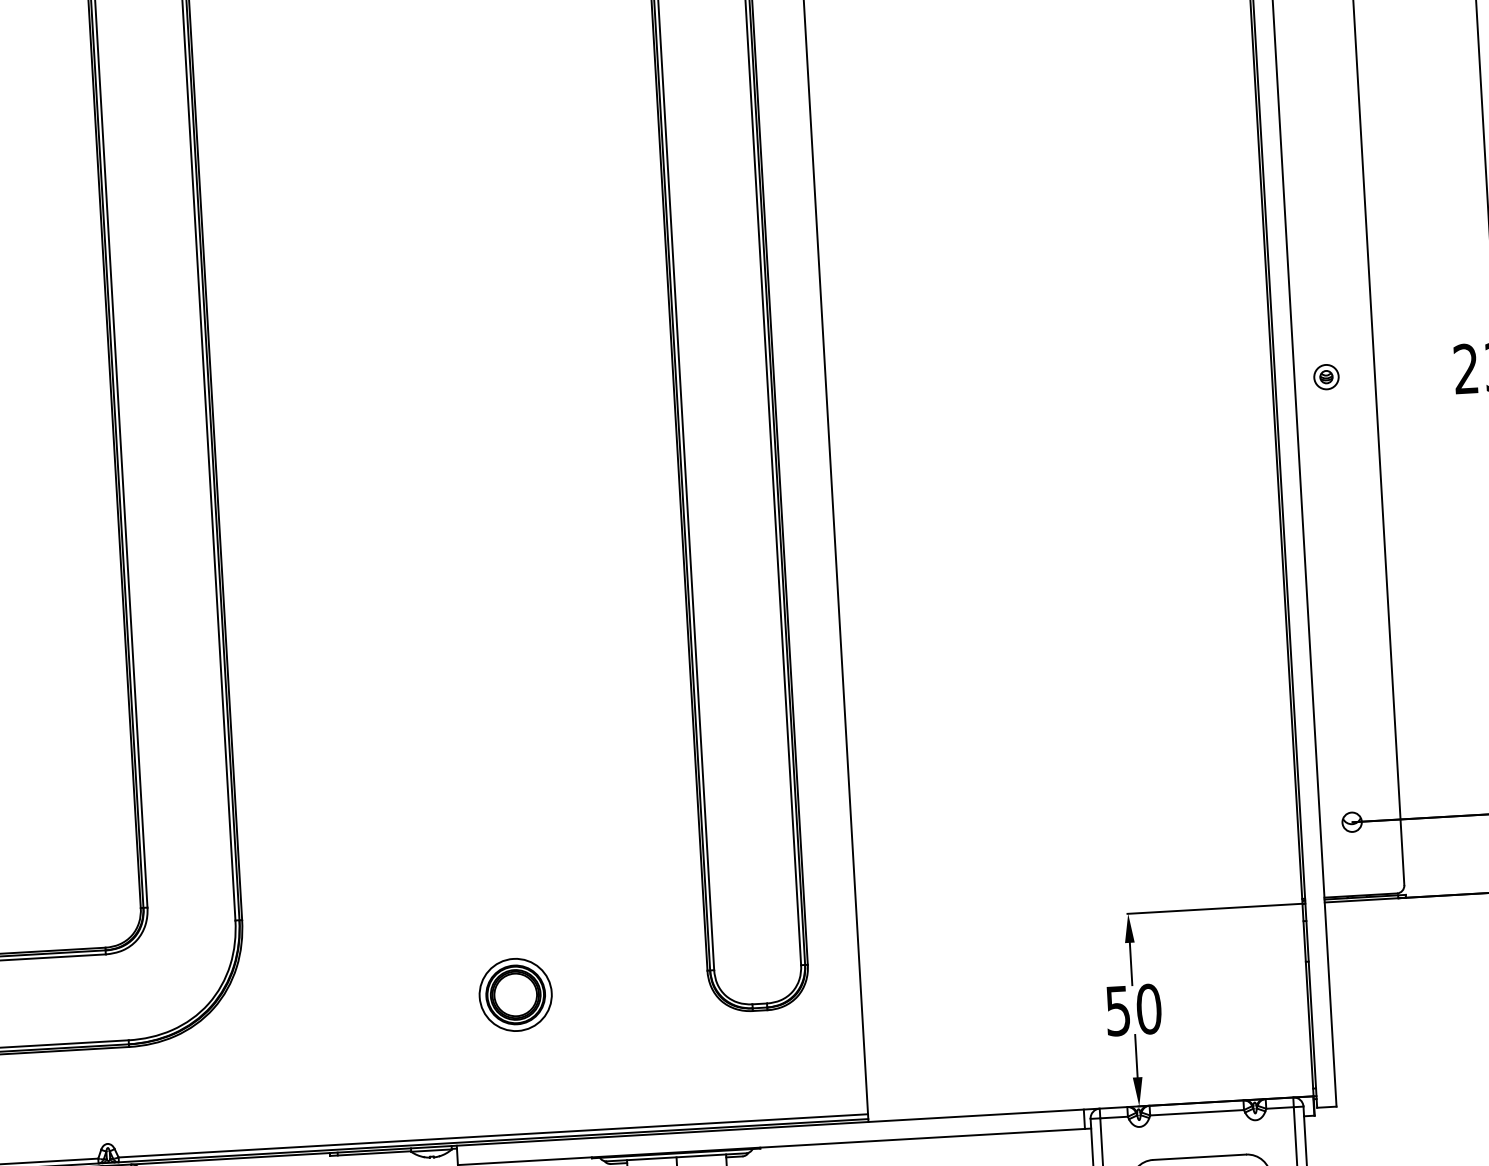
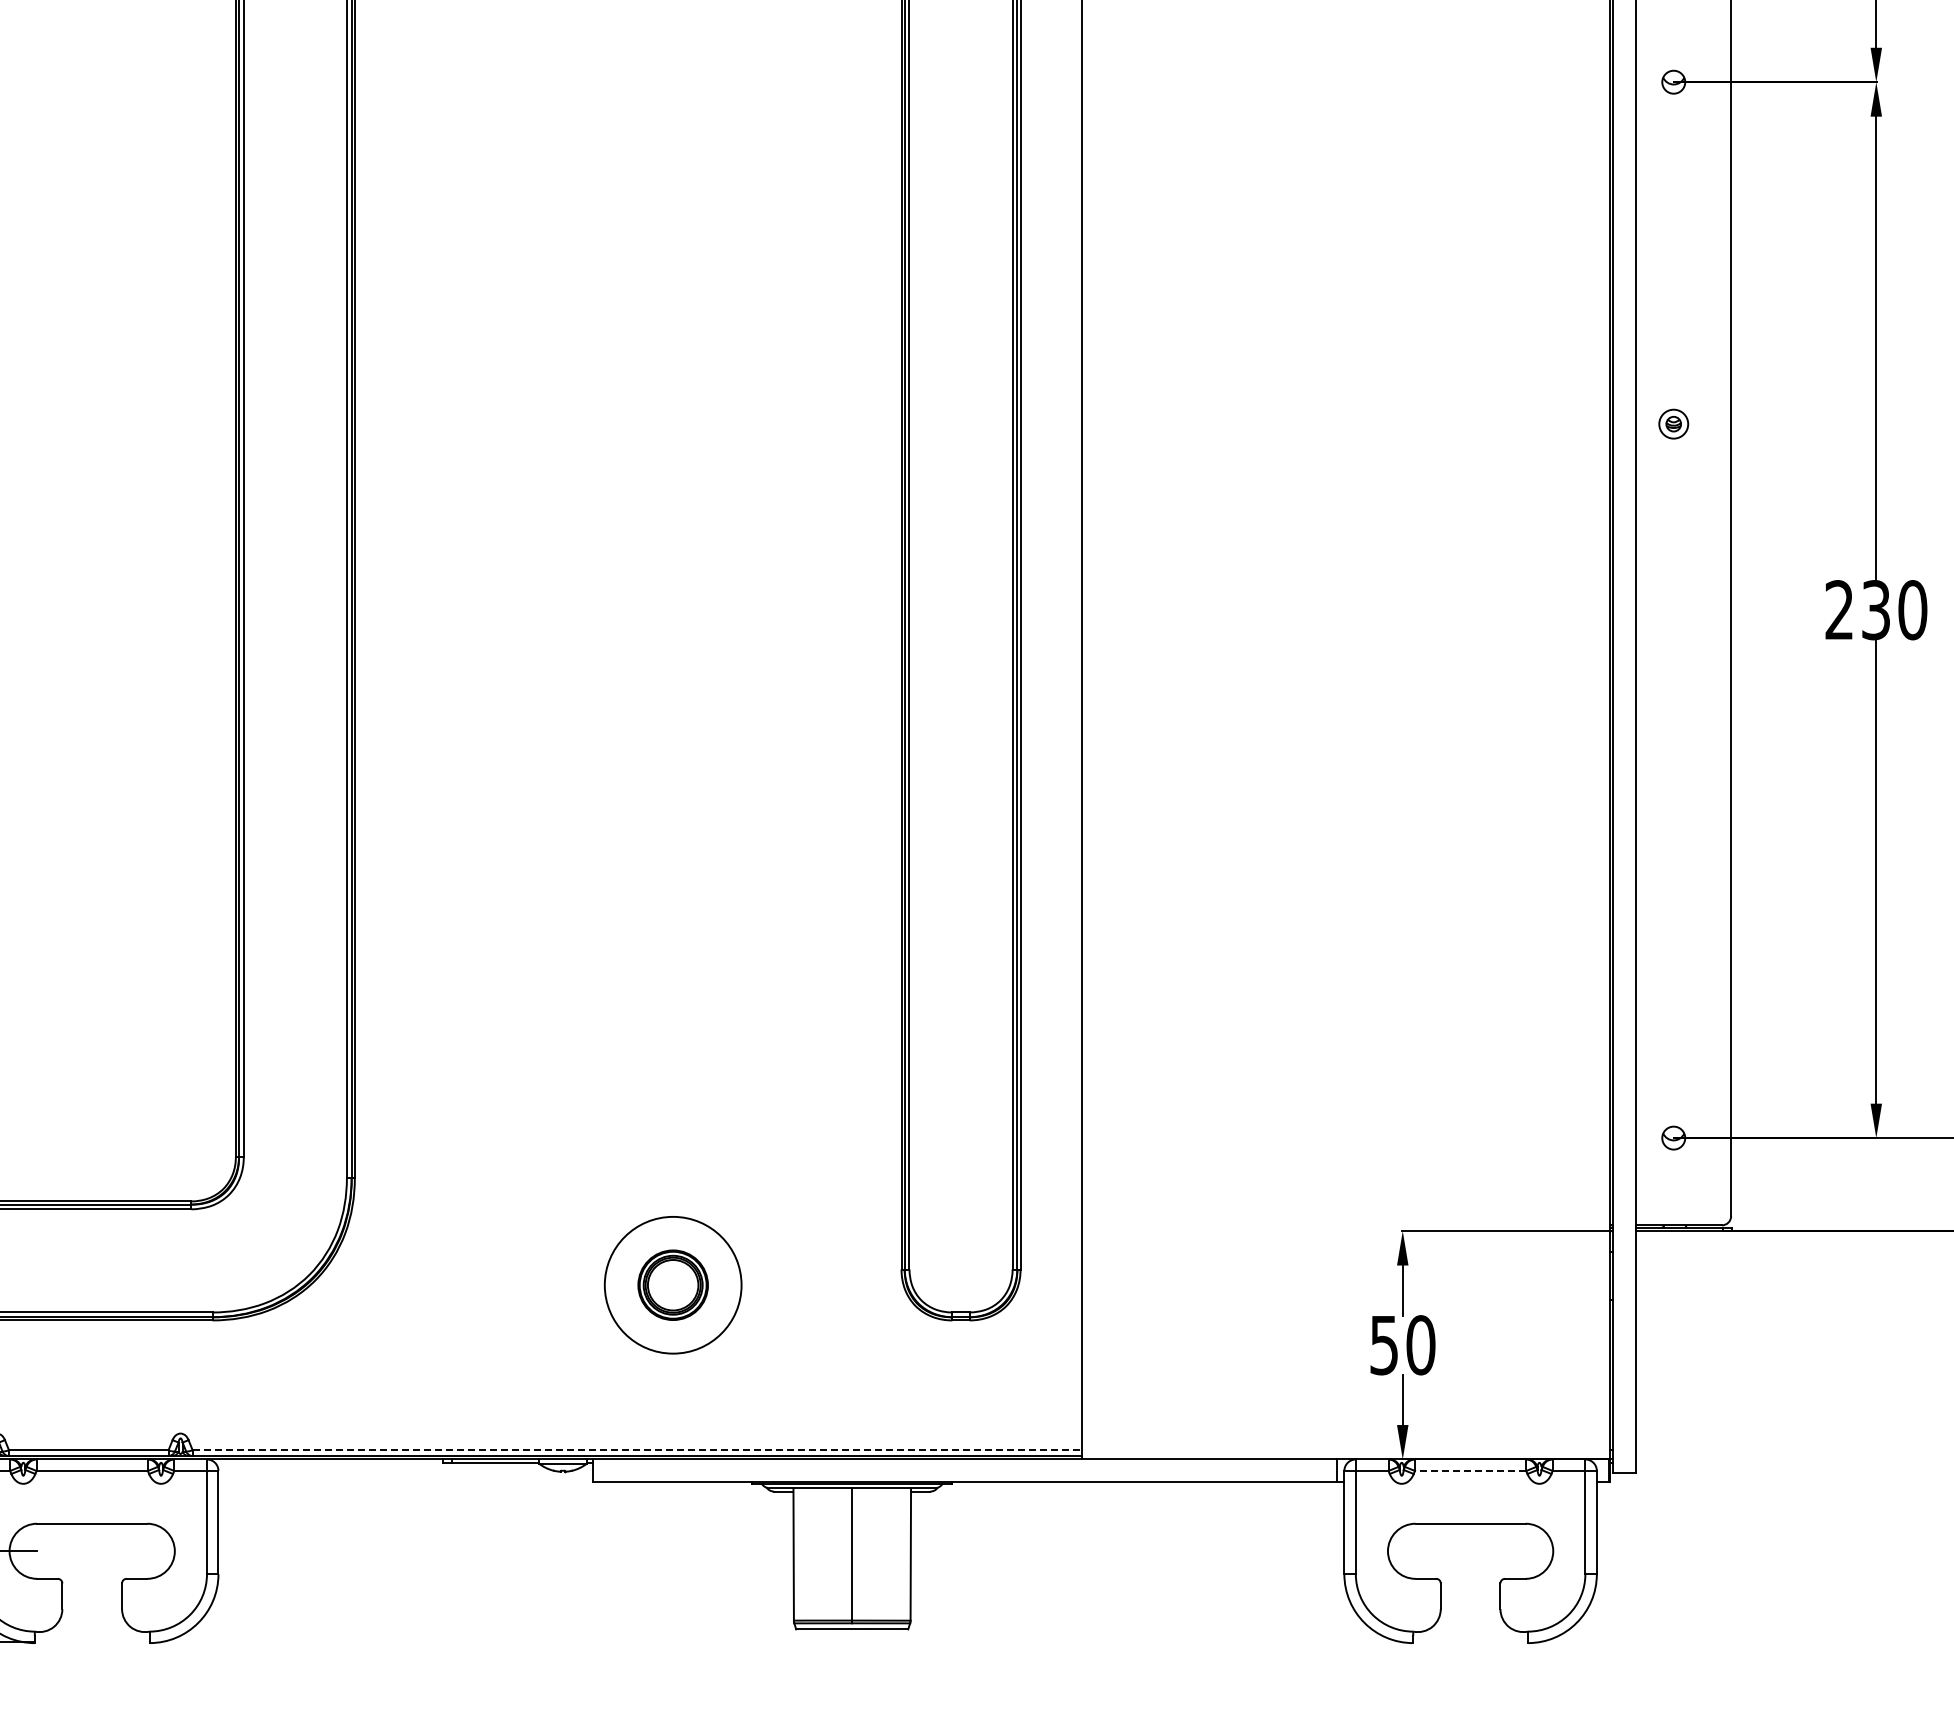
part: (1326, 376) -> (1673, 423), moved
circle: (515, 995) -> (672, 1285), size x1.6
line: (1196, 1112) -> (1470, 1470), solid -> dashed
line: (493, 1136) -> (637, 1450), solid -> dashed

